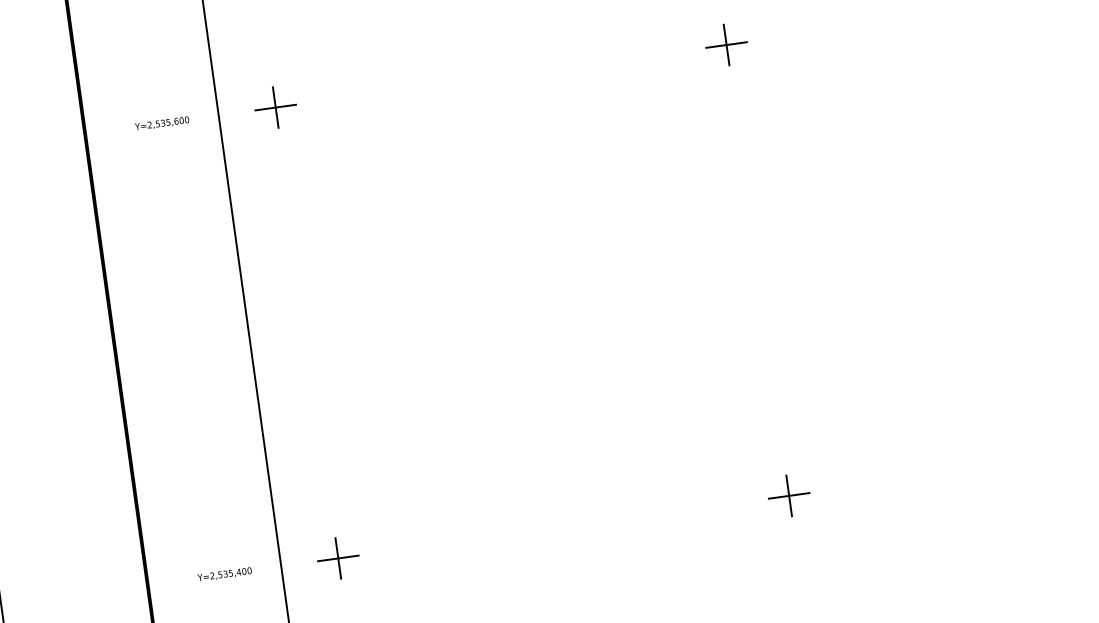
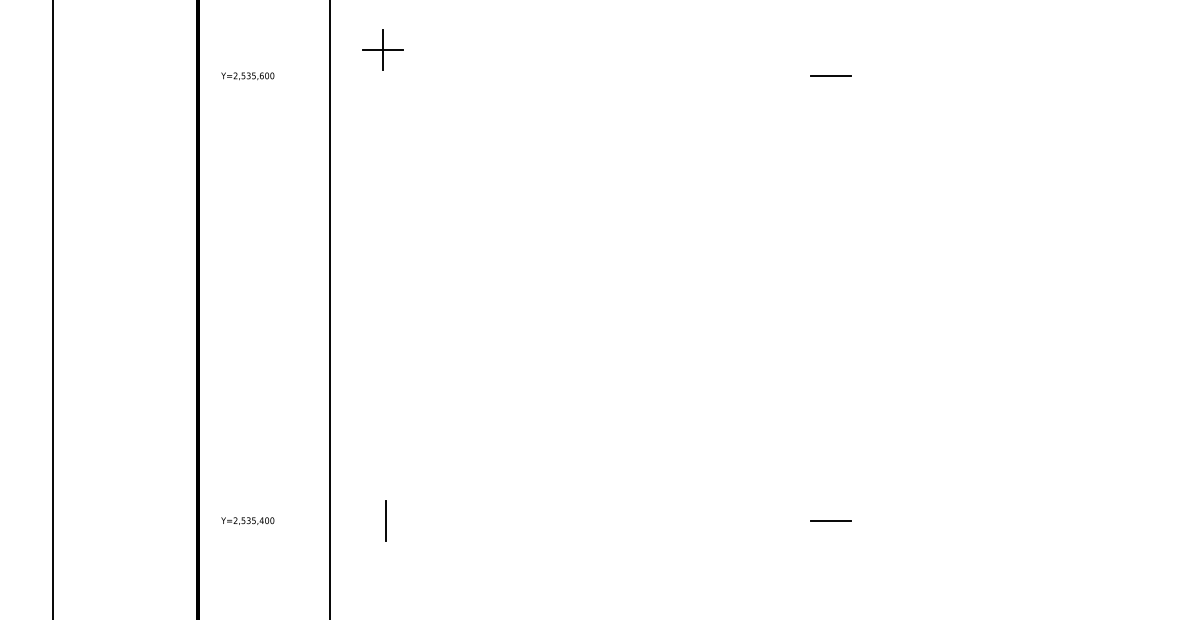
line: (726, 44) -> (830, 75), removed
part: (275, 107) -> (382, 49), moved
text: (161, 123) -> (247, 76), moved
line: (788, 495) -> (830, 520), removed
line: (337, 558) -> (385, 520), removed
text: (224, 574) -> (247, 520), moved

